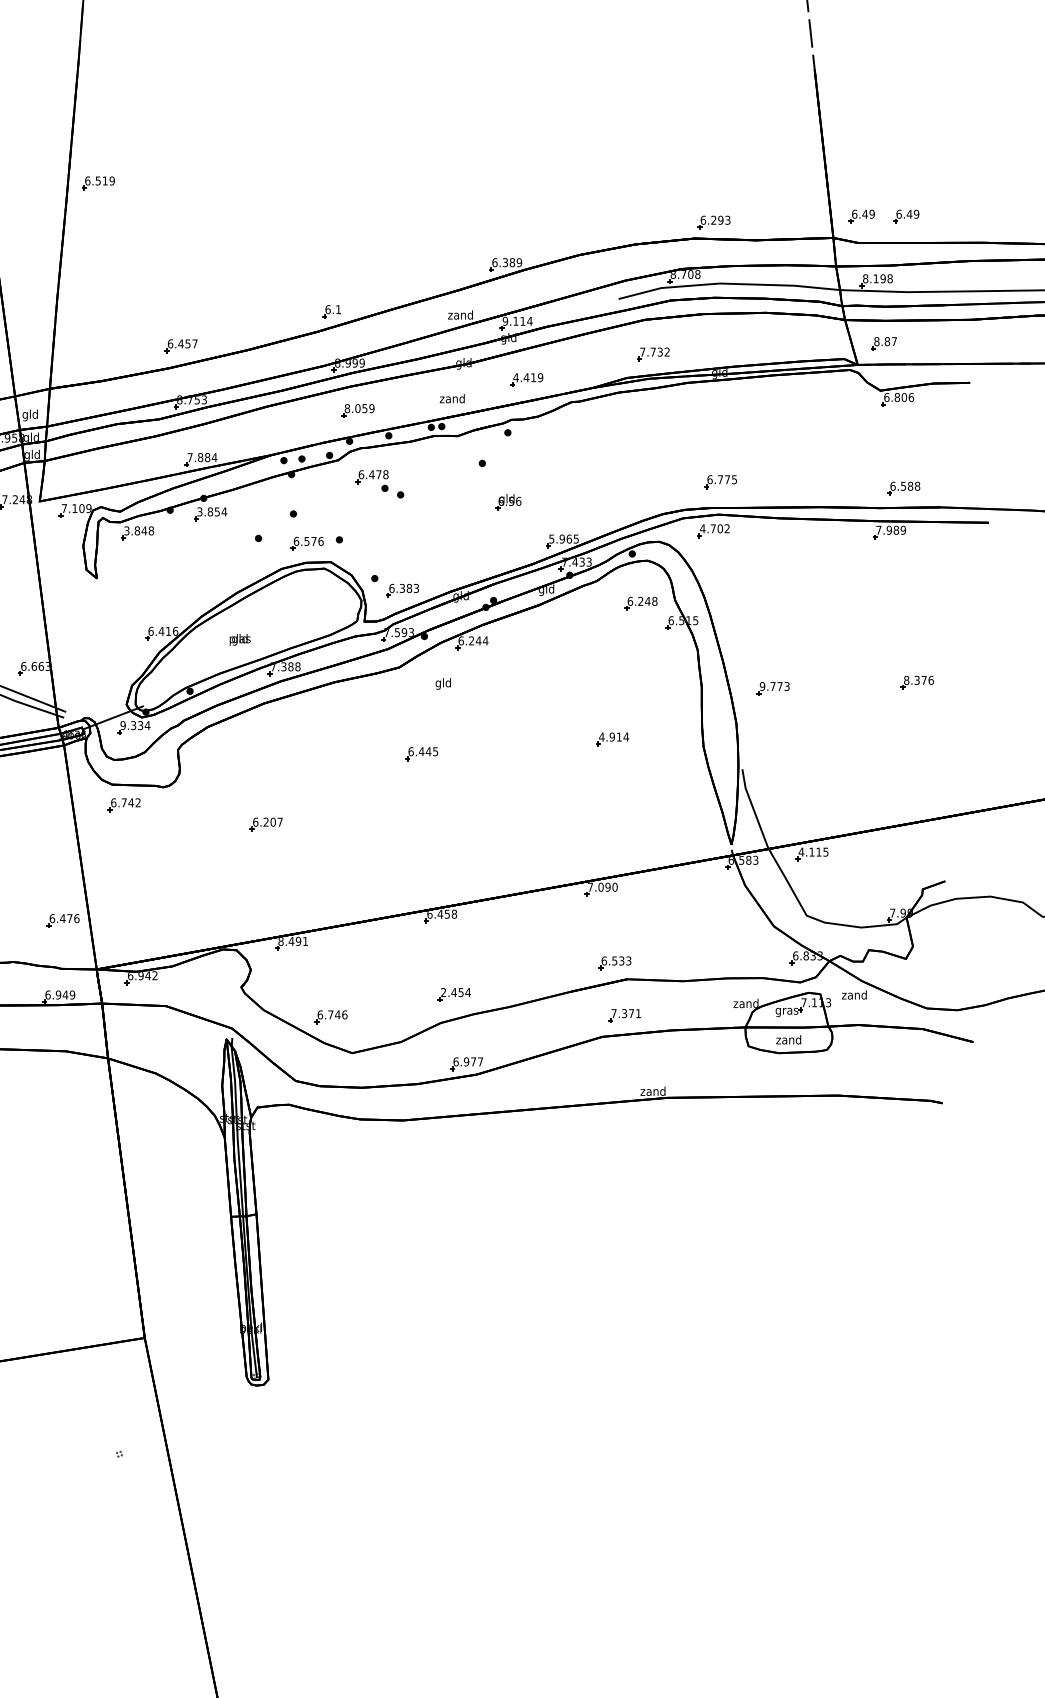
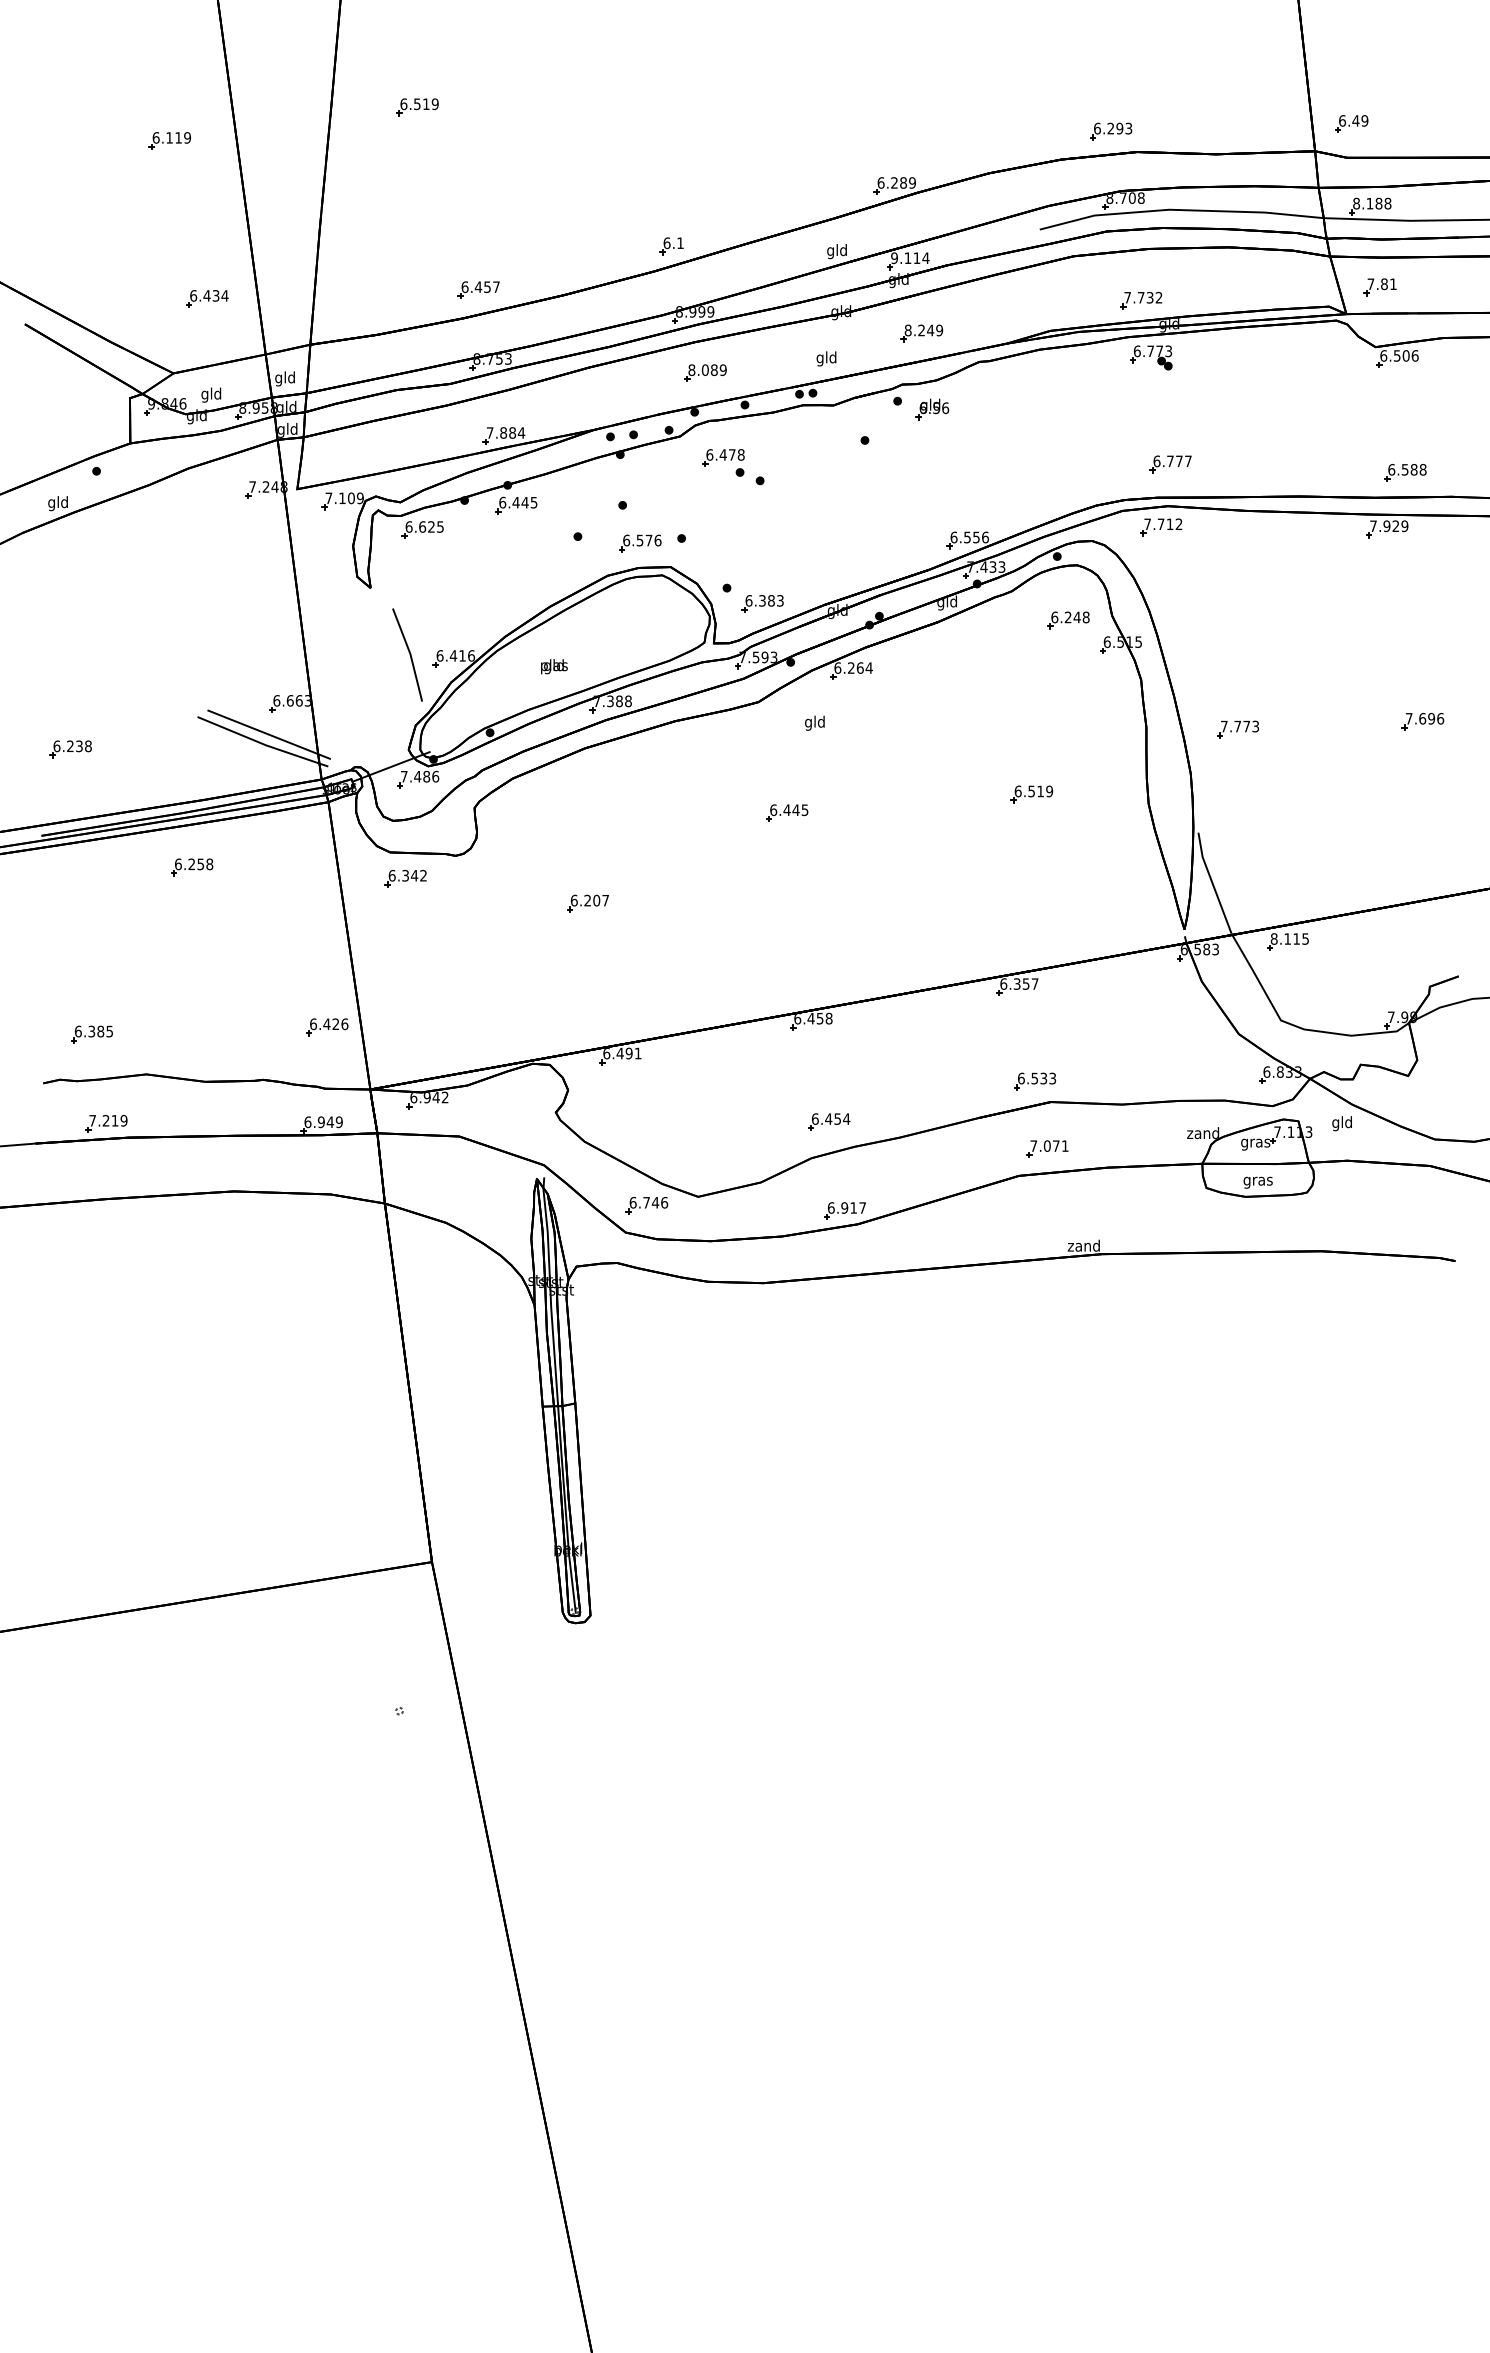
part: (98, 183) -> (417, 107), moved
part: (906, 216) -> (1408, 123), removed
part: (714, 222) -> (1111, 131), moved
text: (505, 263) -> (894, 183), 6.389 -> 6.289
text: (882, 278) -> (1378, 203), 8.198 -> 8.188
text: (460, 316) -> (836, 251), zand -> gld
text: (885, 341) -> (1381, 284), 8.87 -> 7.81
part: (653, 354) -> (1141, 300), moved
text: (524, 377) -> (919, 330), 4.419 -> 8.249
text: (896, 397) -> (1396, 355), 6.806 -> 6.506
part: (705, 398) -> (1151, 357), added
text: (452, 399) -> (826, 358), zand -> gld
text: (364, 408) -> (713, 369), 8.059 -> 8.089
text: (734, 479) -> (1188, 461), 6.775 -> 6.777
part: (508, 502) -> (932, 409), moved
text: (212, 511) -> (518, 502), 3.854 -> 6.445
text: (711, 528) -> (1158, 524), 4.702 -> 7.712
text: (138, 530) -> (424, 526), 3.848 -> 6.625
text: (896, 530) -> (1395, 526), 7.989 -> 7.929
text: (563, 539) -> (969, 537), 5.965 -> 6.556
line: (127, 630) -> (409, 654), added
text: (478, 640) -> (859, 667), 6.244 -> 6.264
text: (915, 680) -> (1420, 718), 8.376 -> 7.696
text: (761, 686) -> (1223, 726), 9.773 -> 7.773
text: (135, 725) -> (419, 776), 9.334 -> 7.486
text: (613, 737) -> (1033, 791), 4.914 -> 6.519
text: (124, 802) -> (405, 875), 6.742 -> 6.342
text: (800, 851) -> (1273, 938), 4.115 -> 8.115
text: (602, 886) -> (1019, 983), 7.090 -> 6.357
text: (69, 918) -> (335, 1023), 6.476 -> 6.426
text: (280, 941) -> (606, 1053), 8.491 -> 6.491
text: (443, 992) -> (814, 1118), 2.454 -> 6.454
text: (853, 995) -> (1341, 1123), zand -> gld
text: (623, 1013) -> (1046, 1145), 7.371 -> 7.071
part: (330, 1017) -> (646, 1205), moved
text: (788, 1040) -> (1257, 1180), zand -> gras
text: (473, 1061) -> (853, 1207), 6.977 -> 6.917

